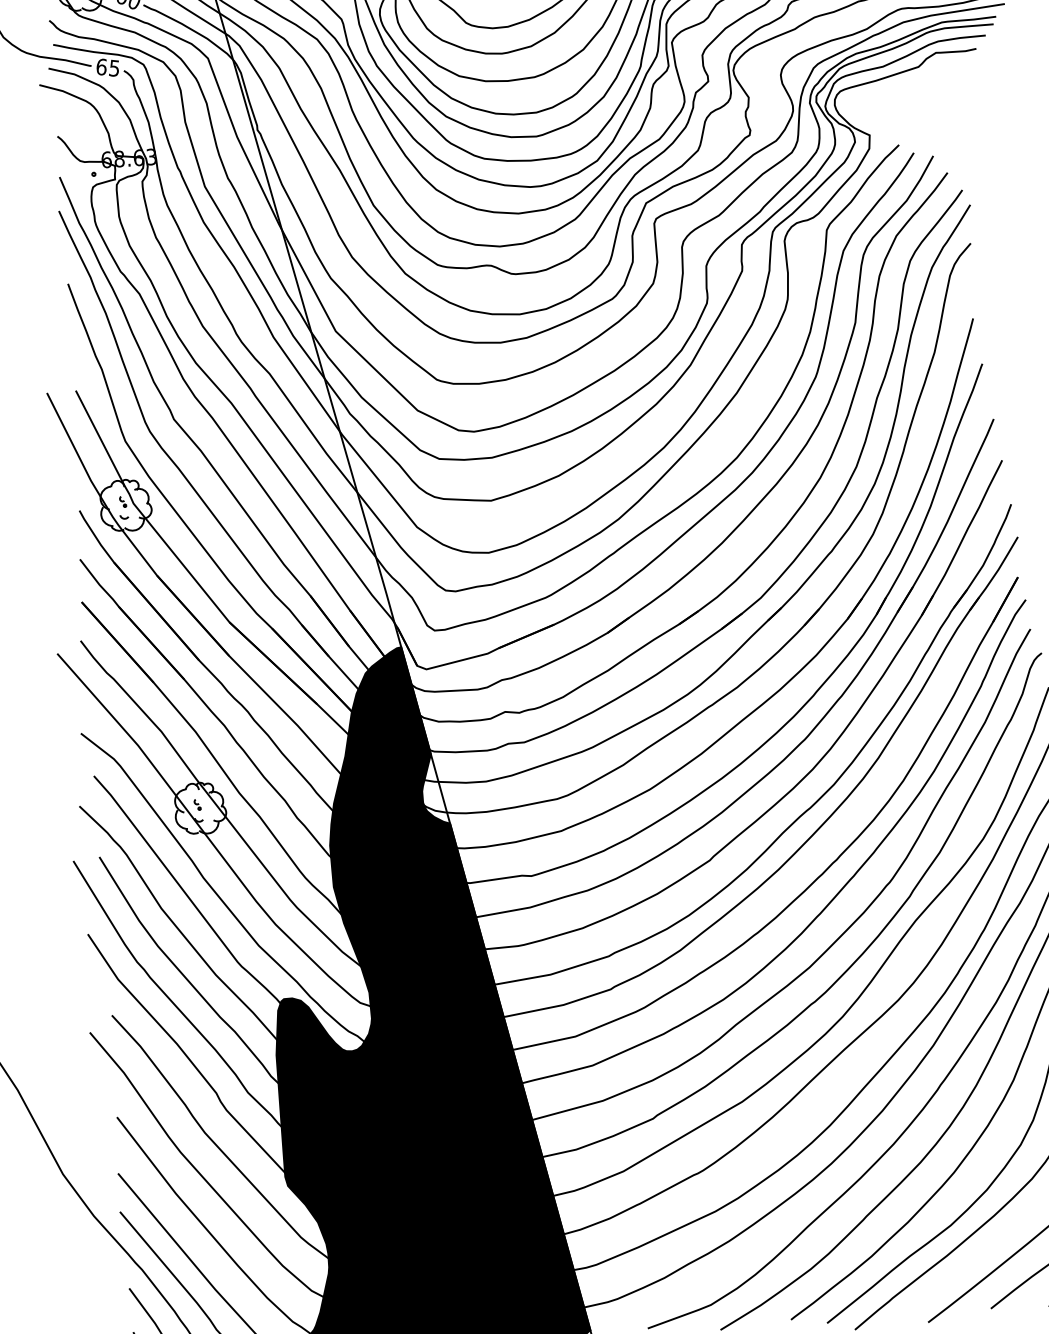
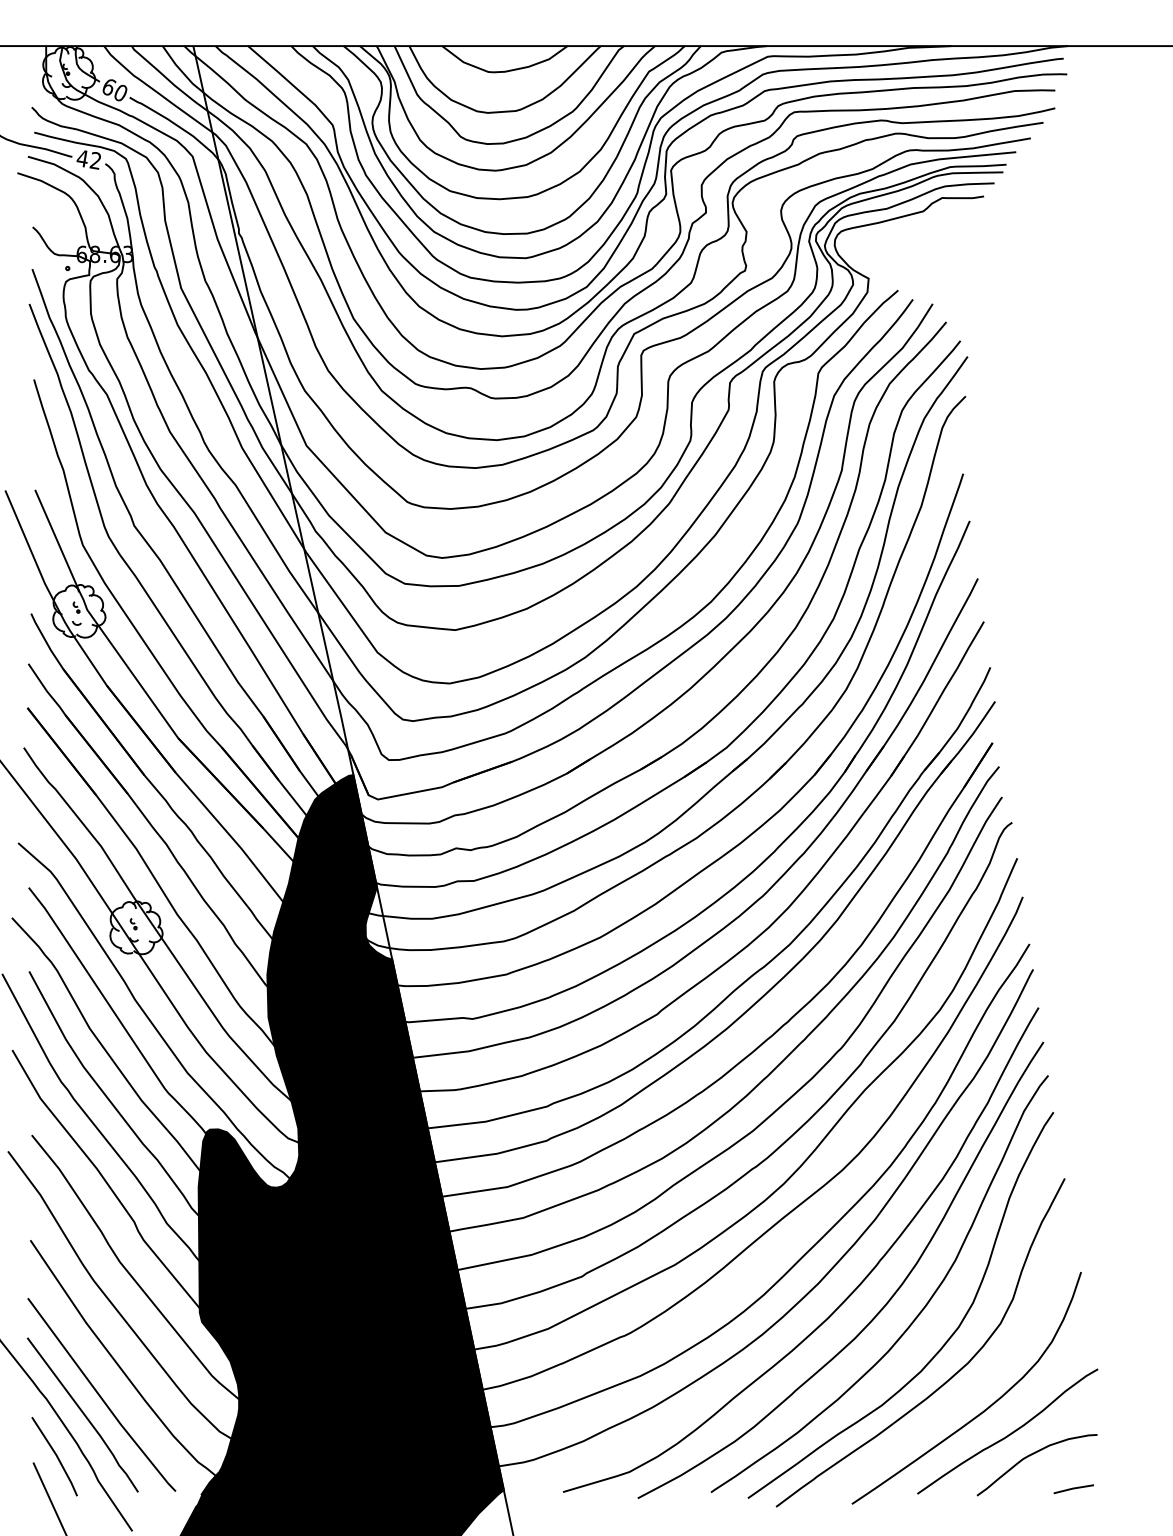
text: (107, 67) -> (88, 159), 65 -> 42

